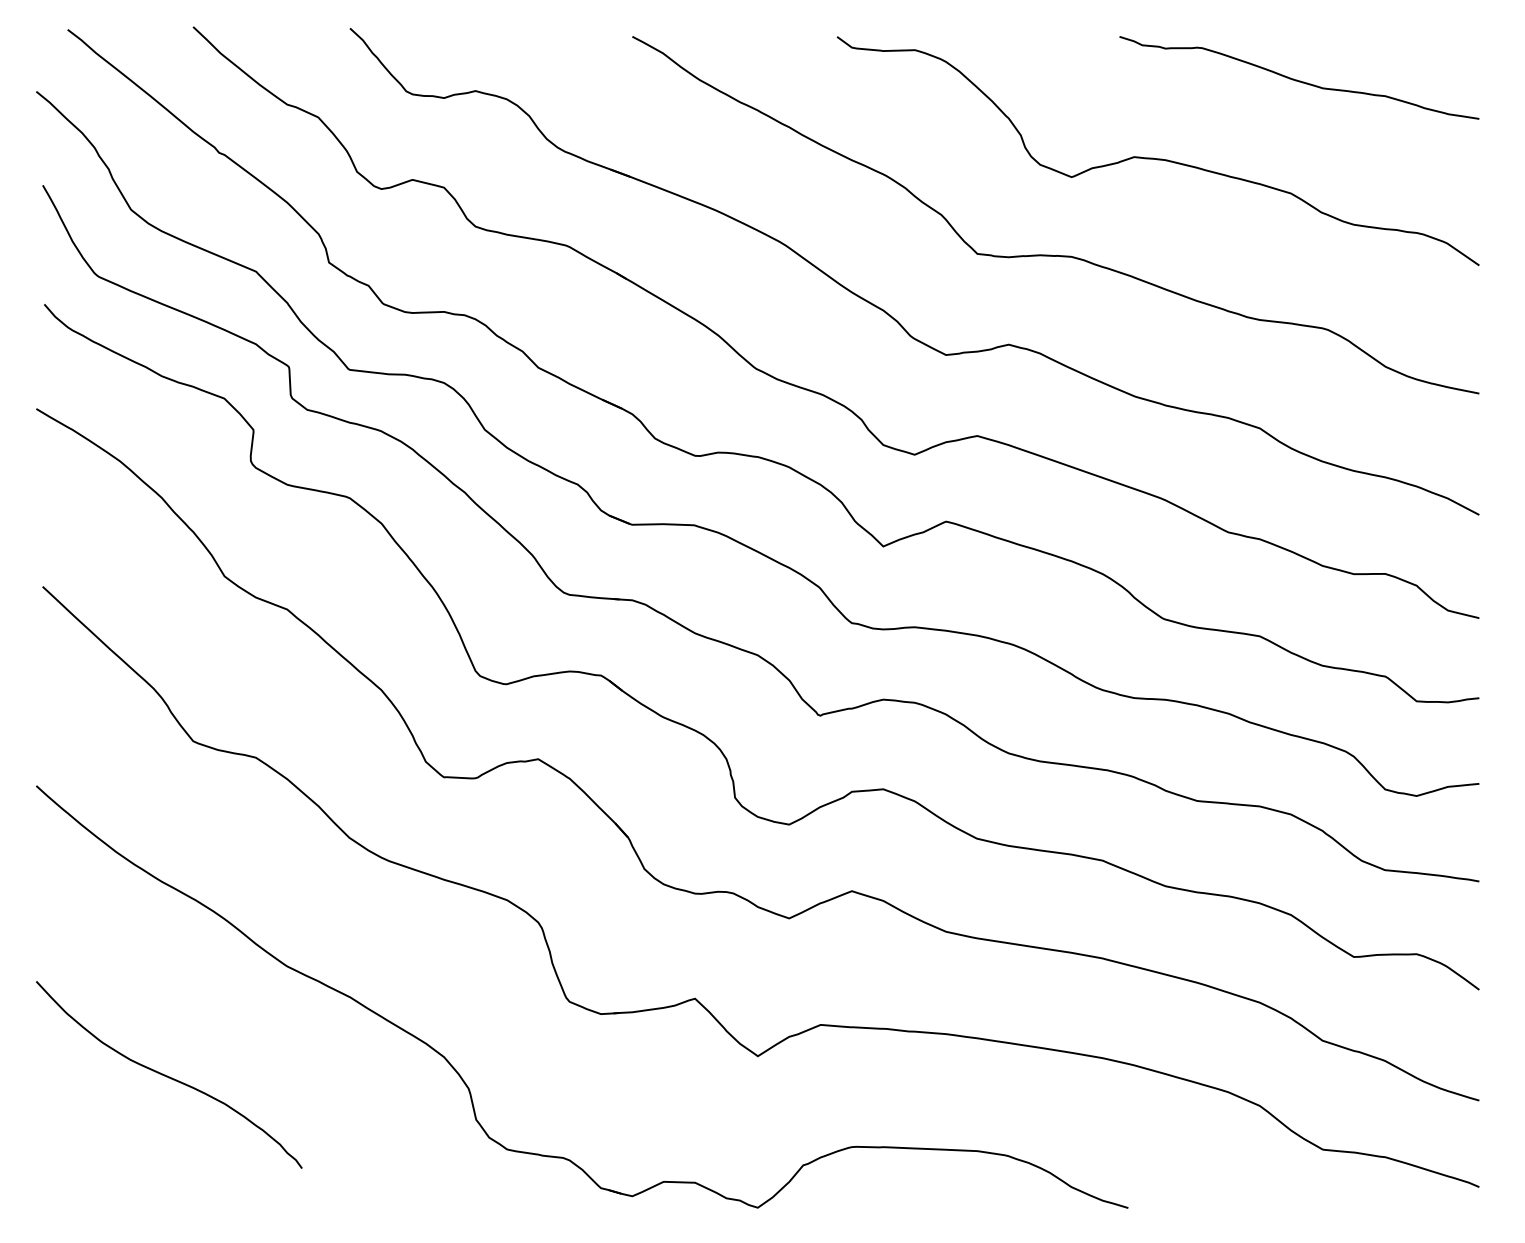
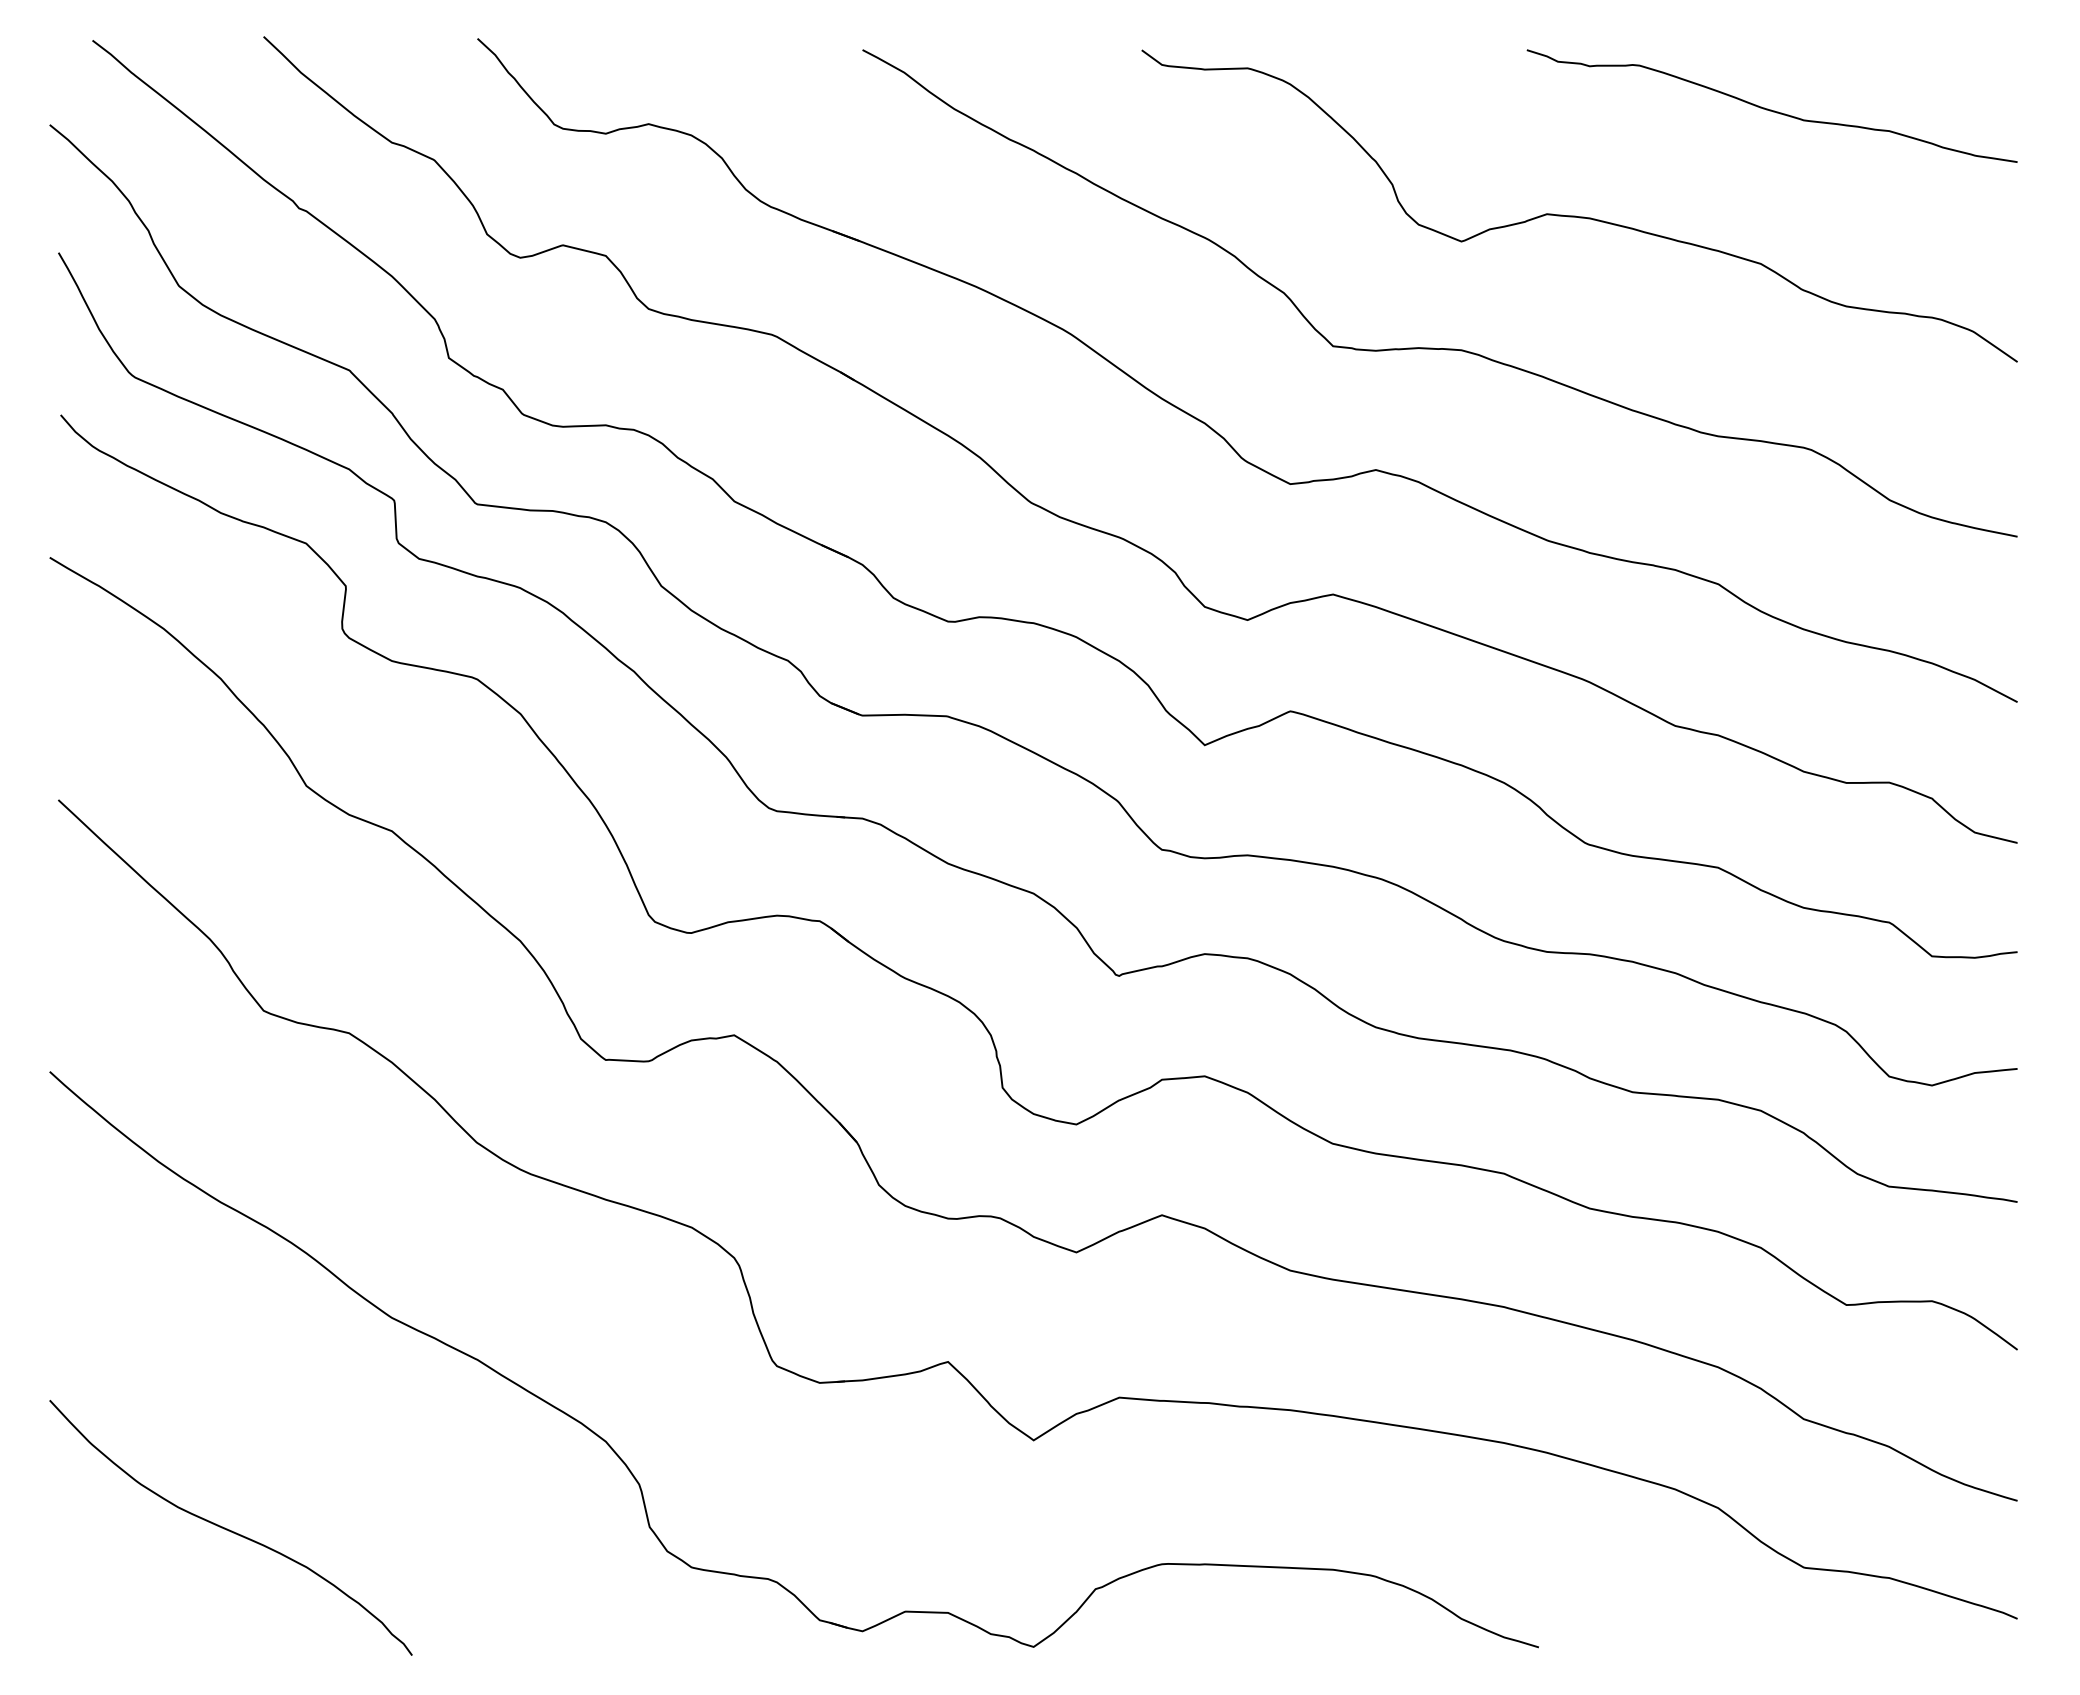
curve: (168, 1076) -> (229, 1529), moved

